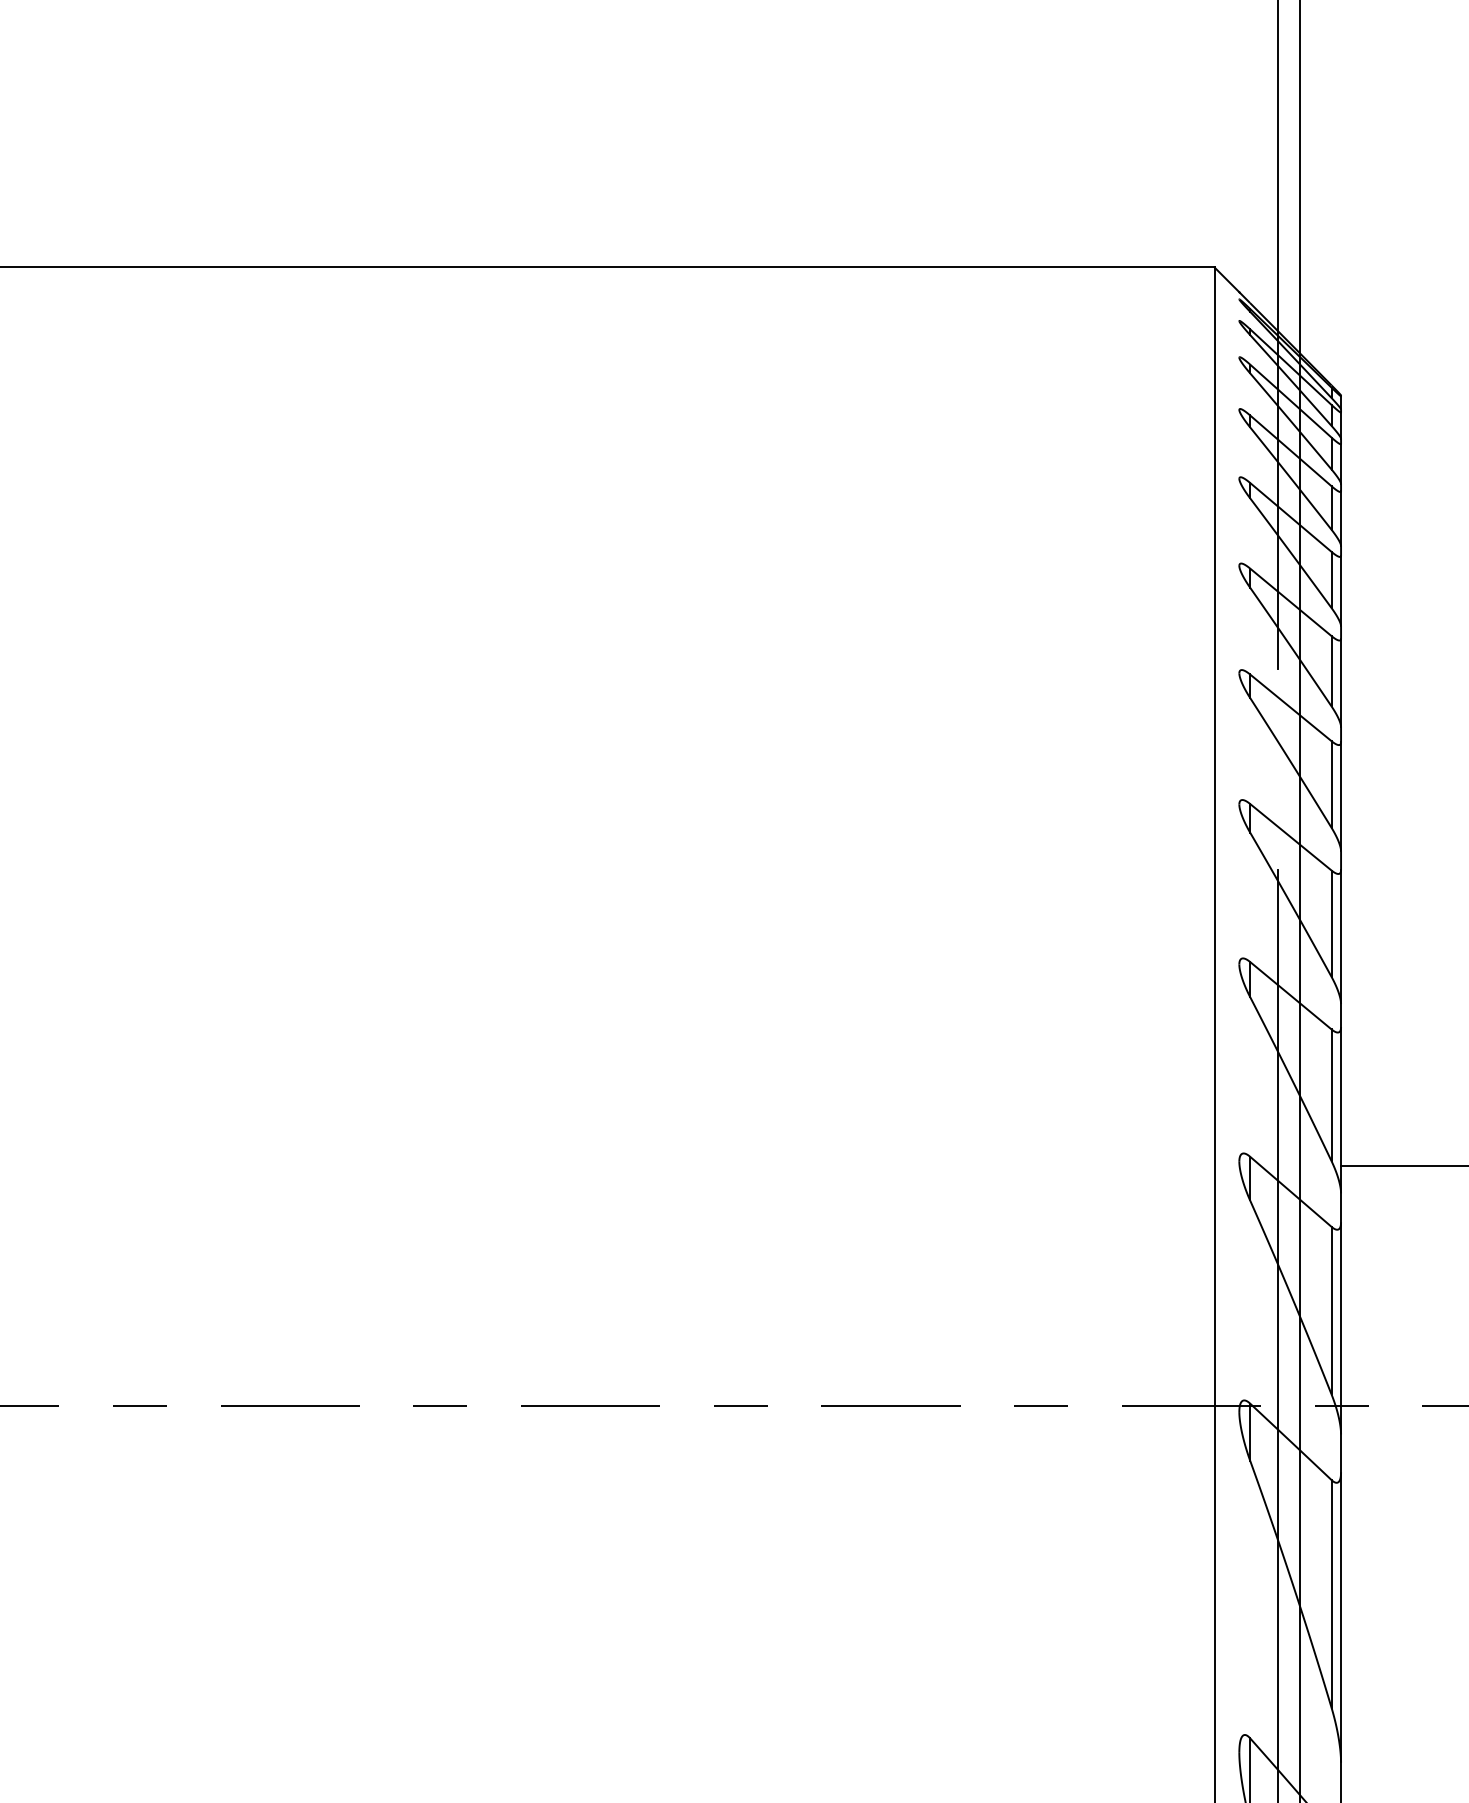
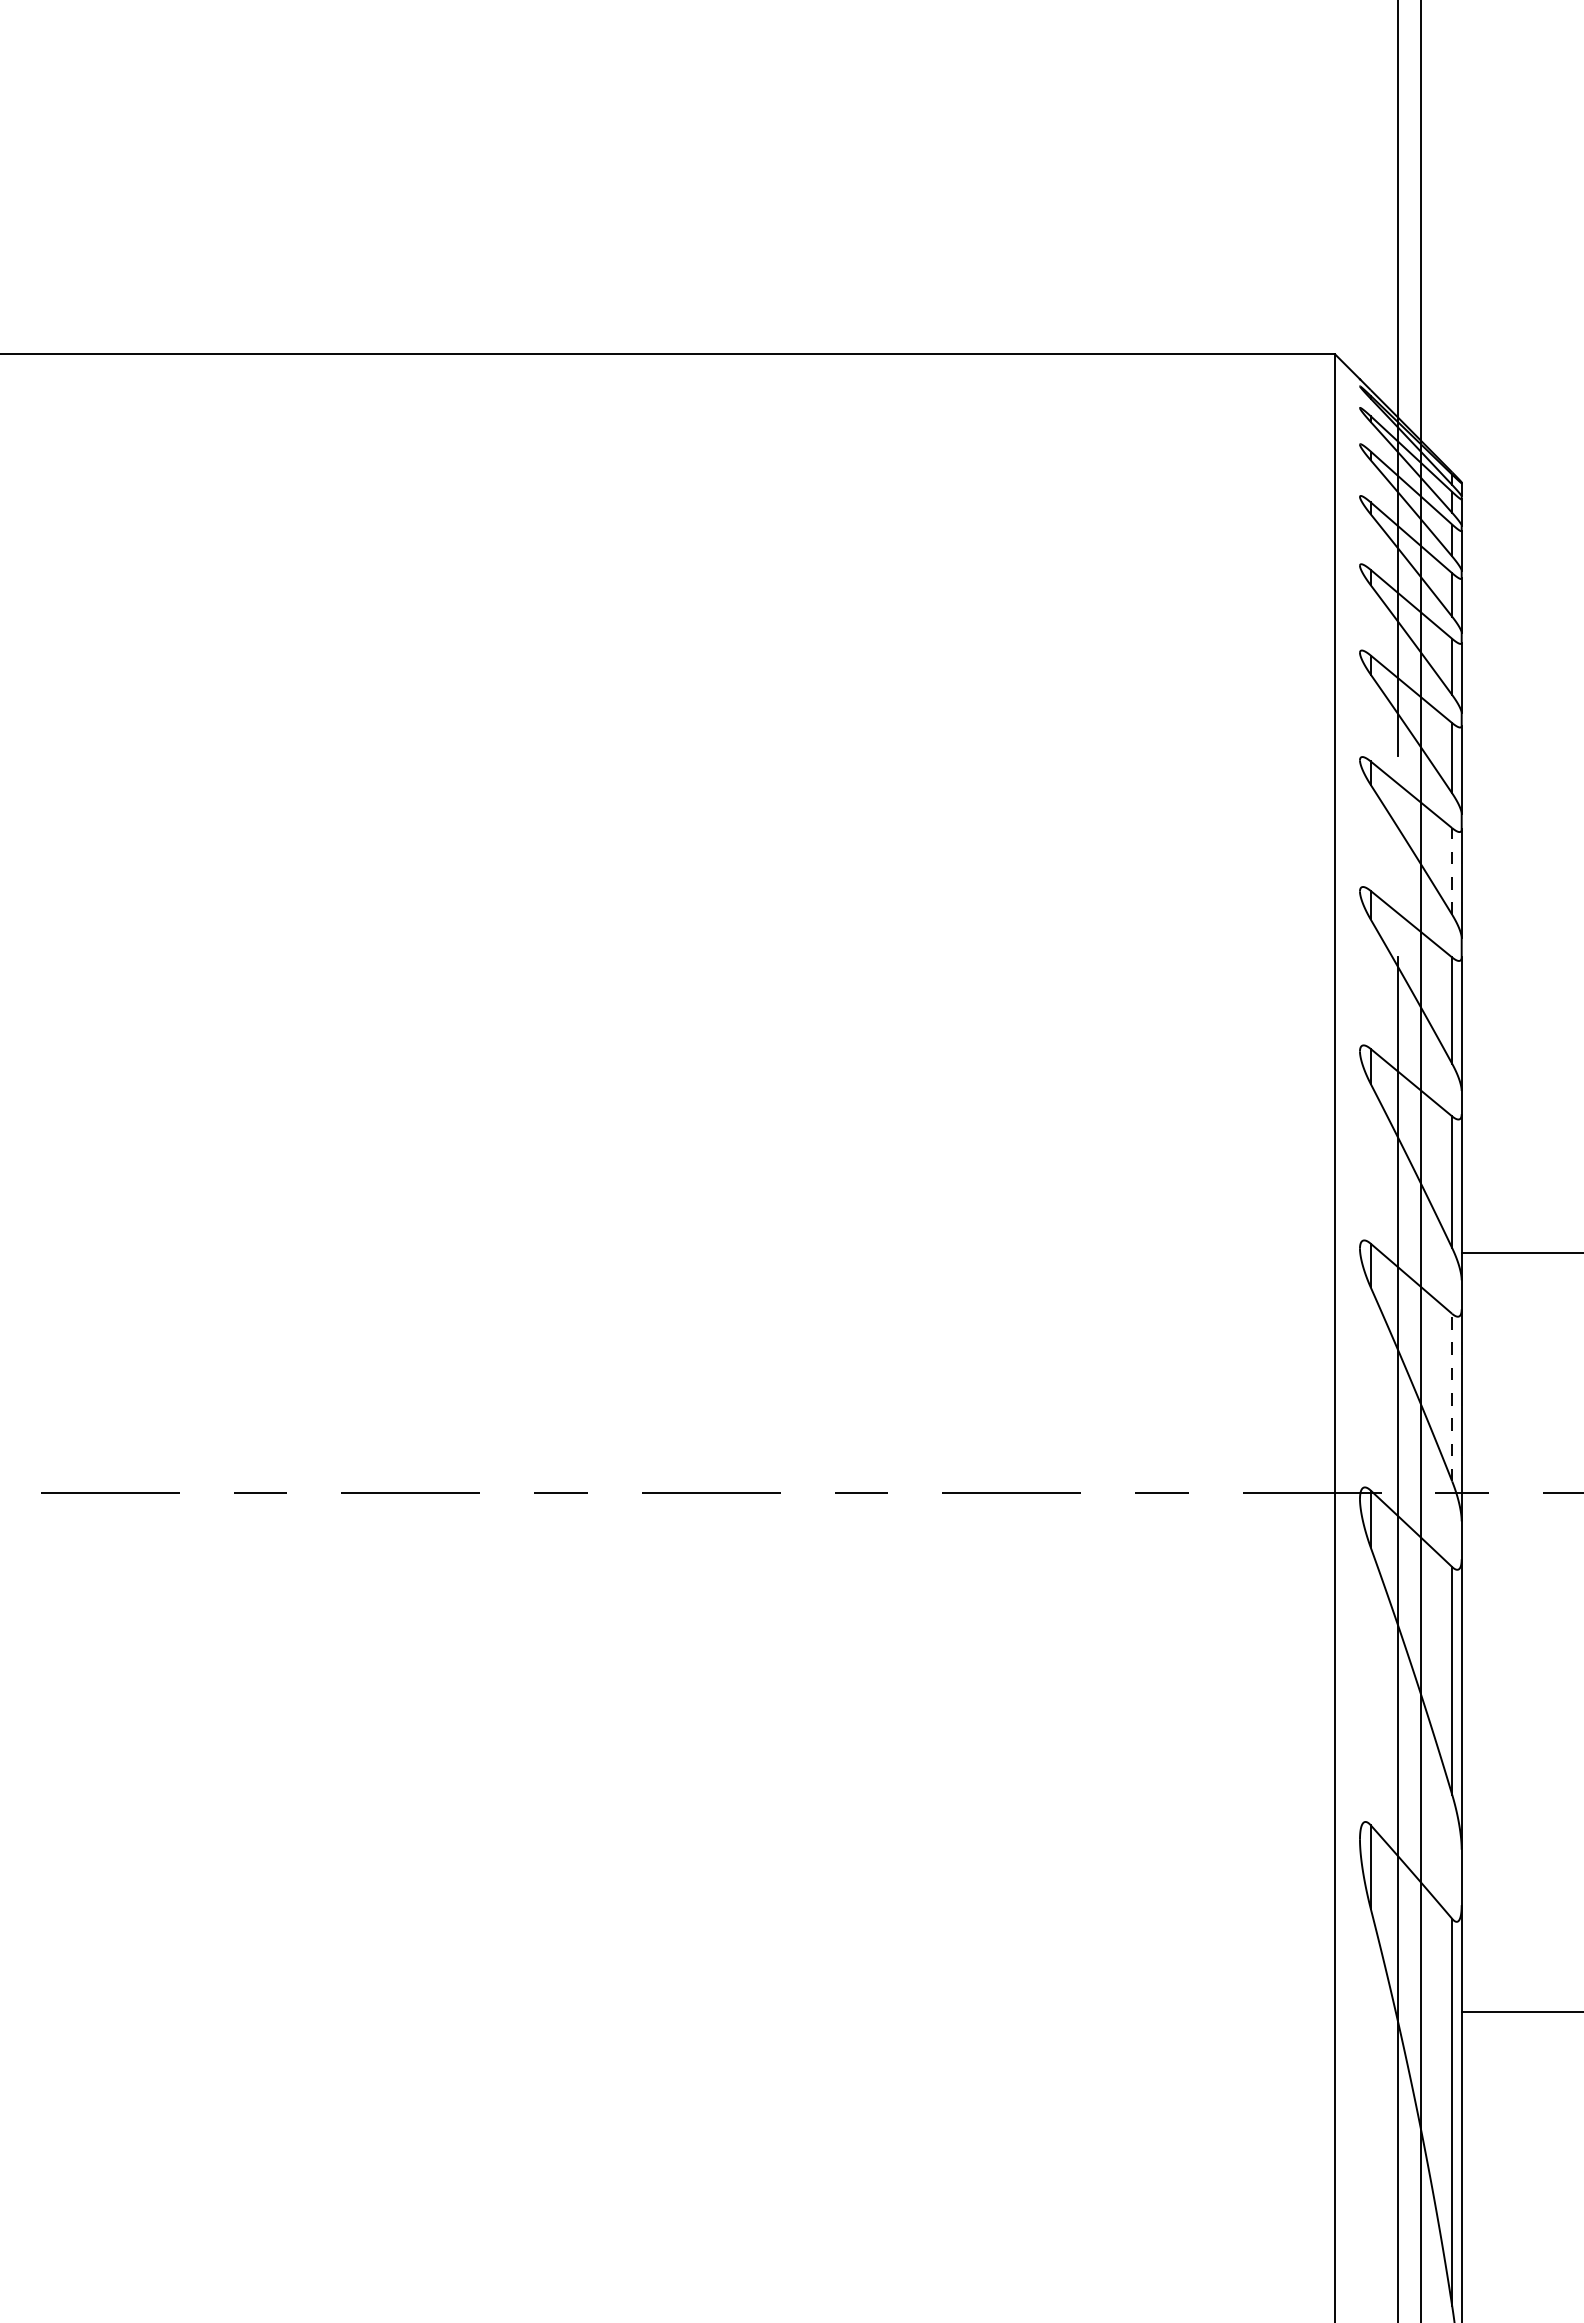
line: (1331, 783) -> (1452, 870), solid -> dashed
line: (1331, 1310) -> (1452, 1397), solid -> dashed

